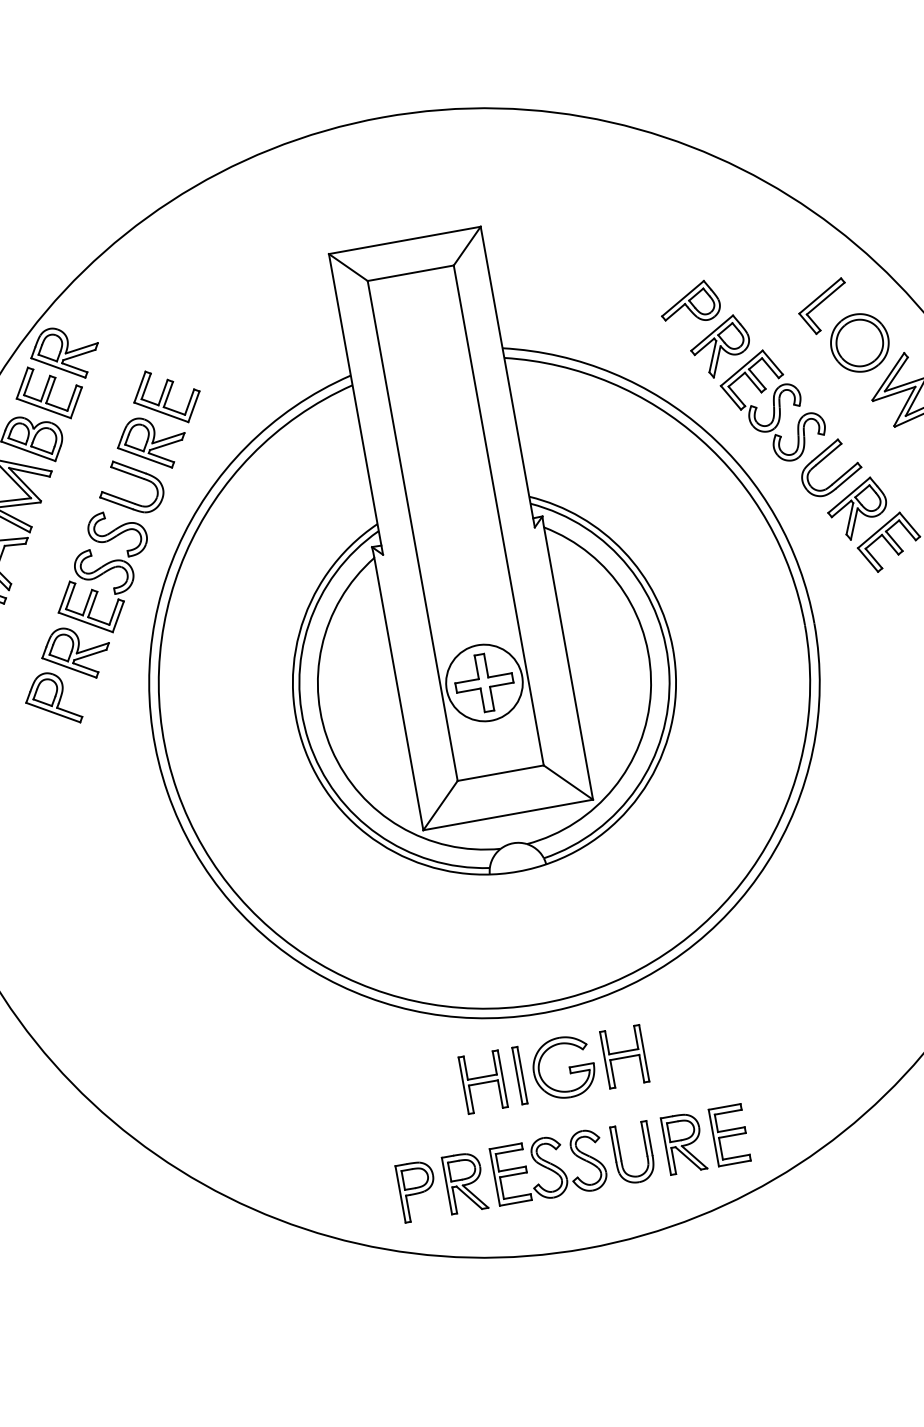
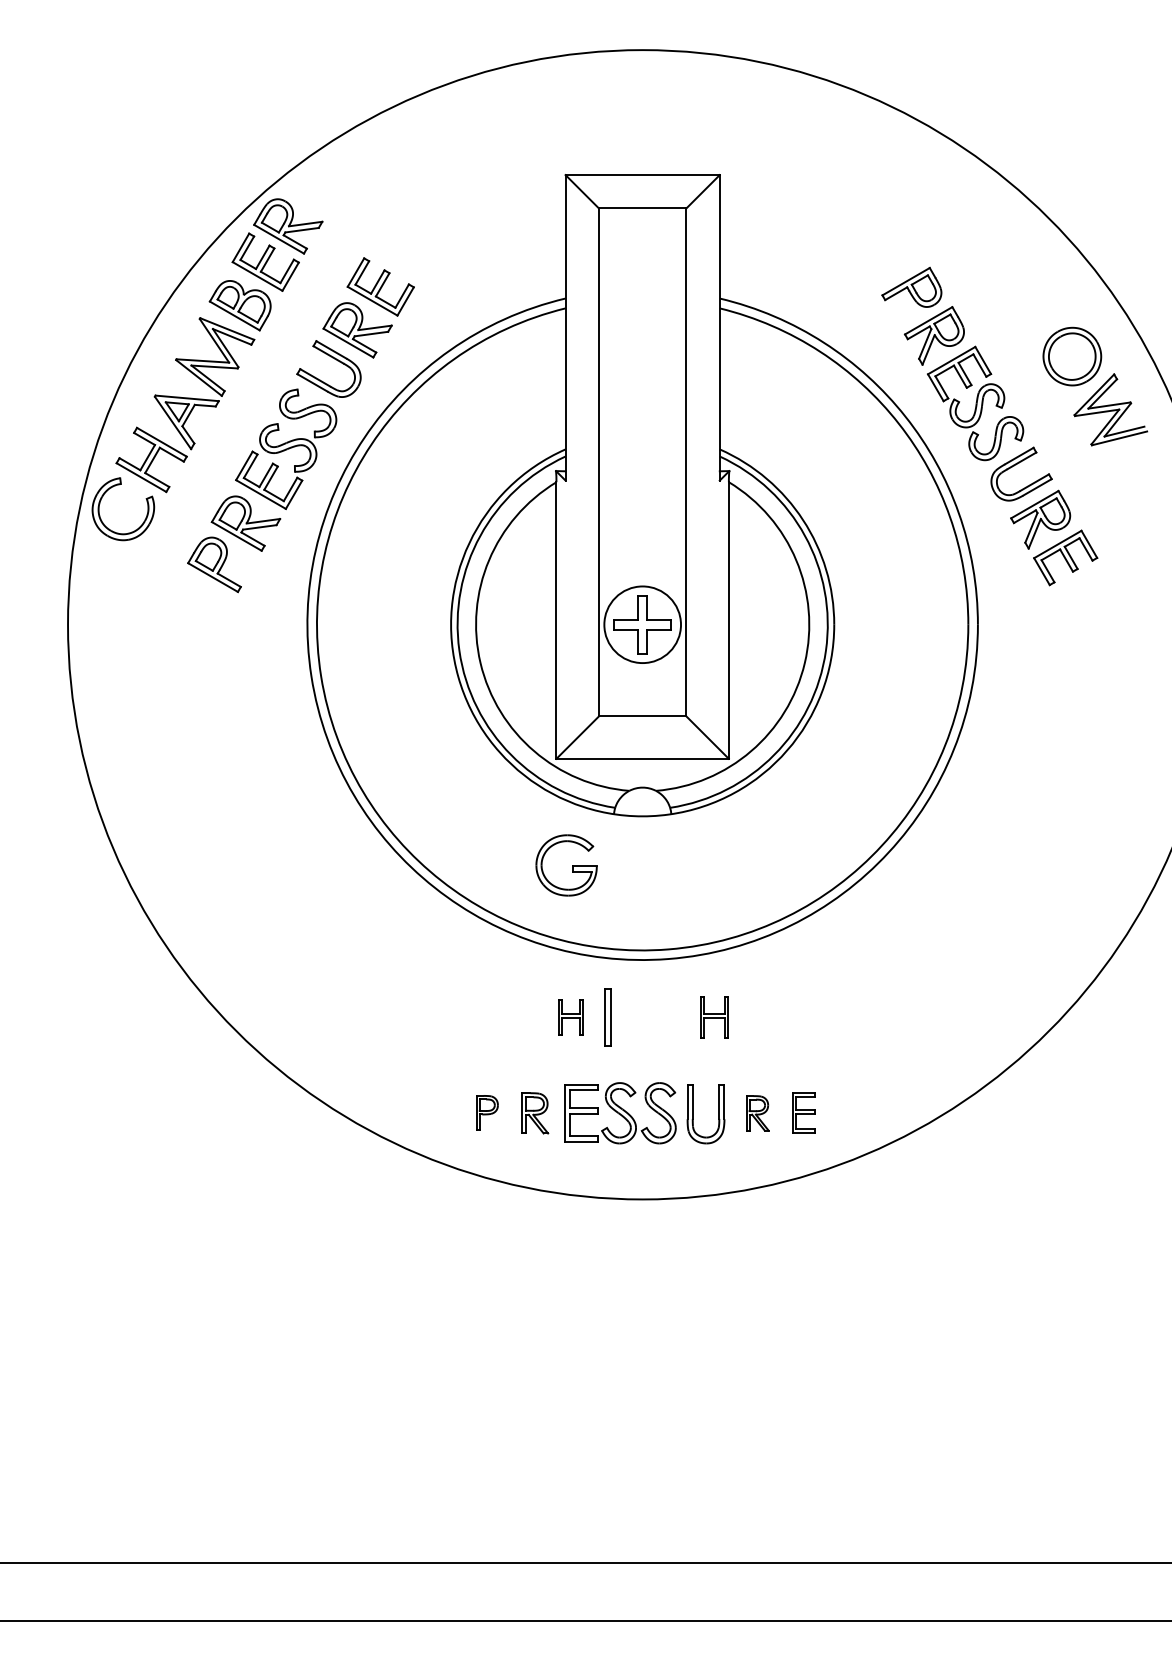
part: (823, 306) -> (1042, 314), removed
part: (624, 1056) -> (714, 1017), size x0.7
part: (563, 1067) -> (566, 865), moved
part: (482, 1082) -> (570, 1017), size x0.6
part: (729, 1135) -> (803, 1113), size x0.7
part: (684, 1143) -> (757, 1113), size x0.6
part: (465, 1182) -> (535, 1113), size x0.7
part: (418, 1190) -> (487, 1112), size x0.6

